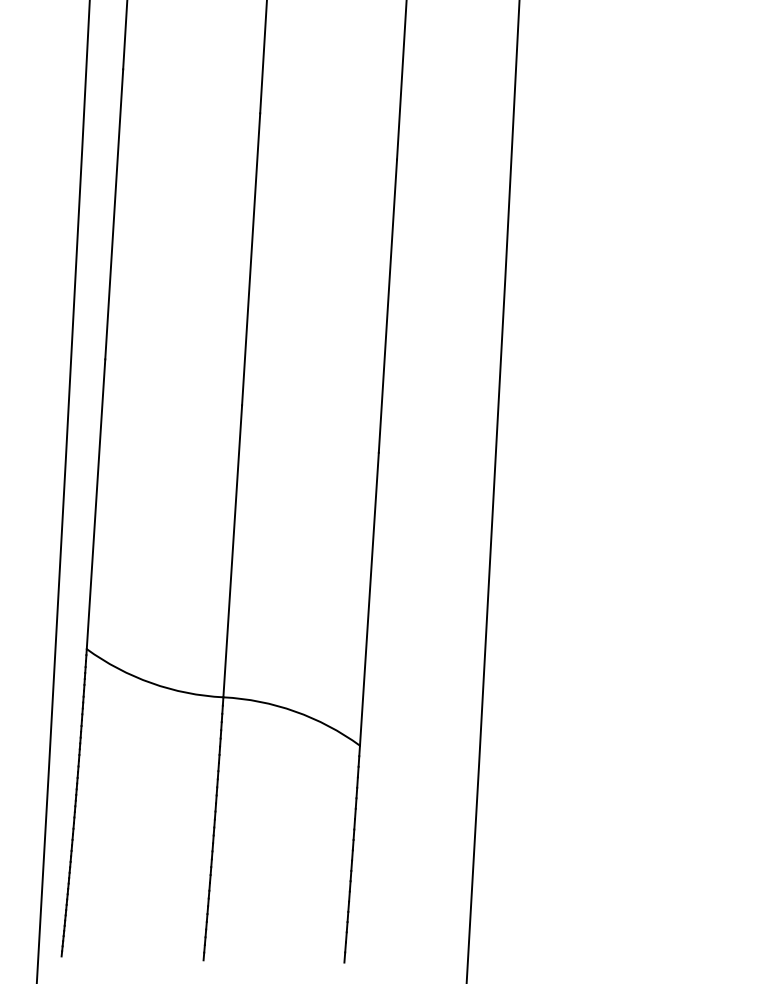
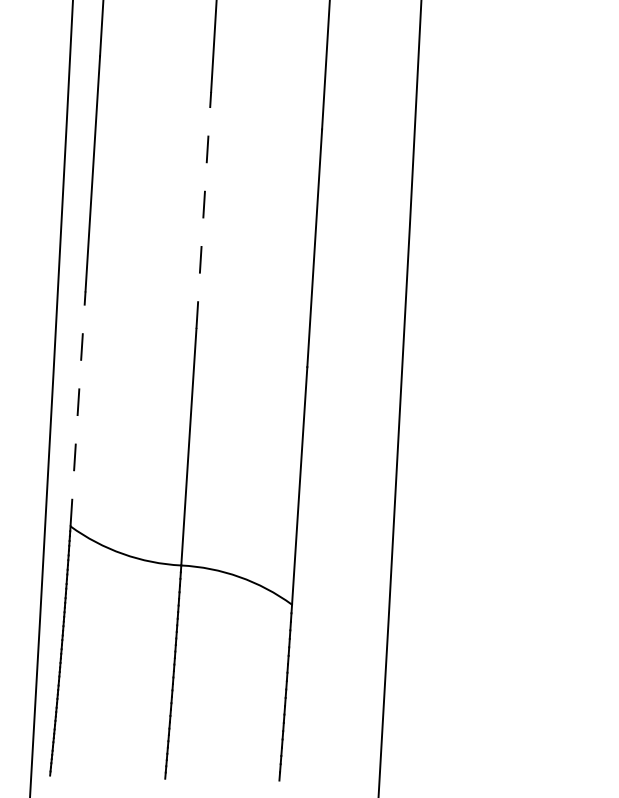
line: (250, 259) -> (203, 210), solid -> dashed
line: (96, 503) -> (78, 408), solid -> dashed

